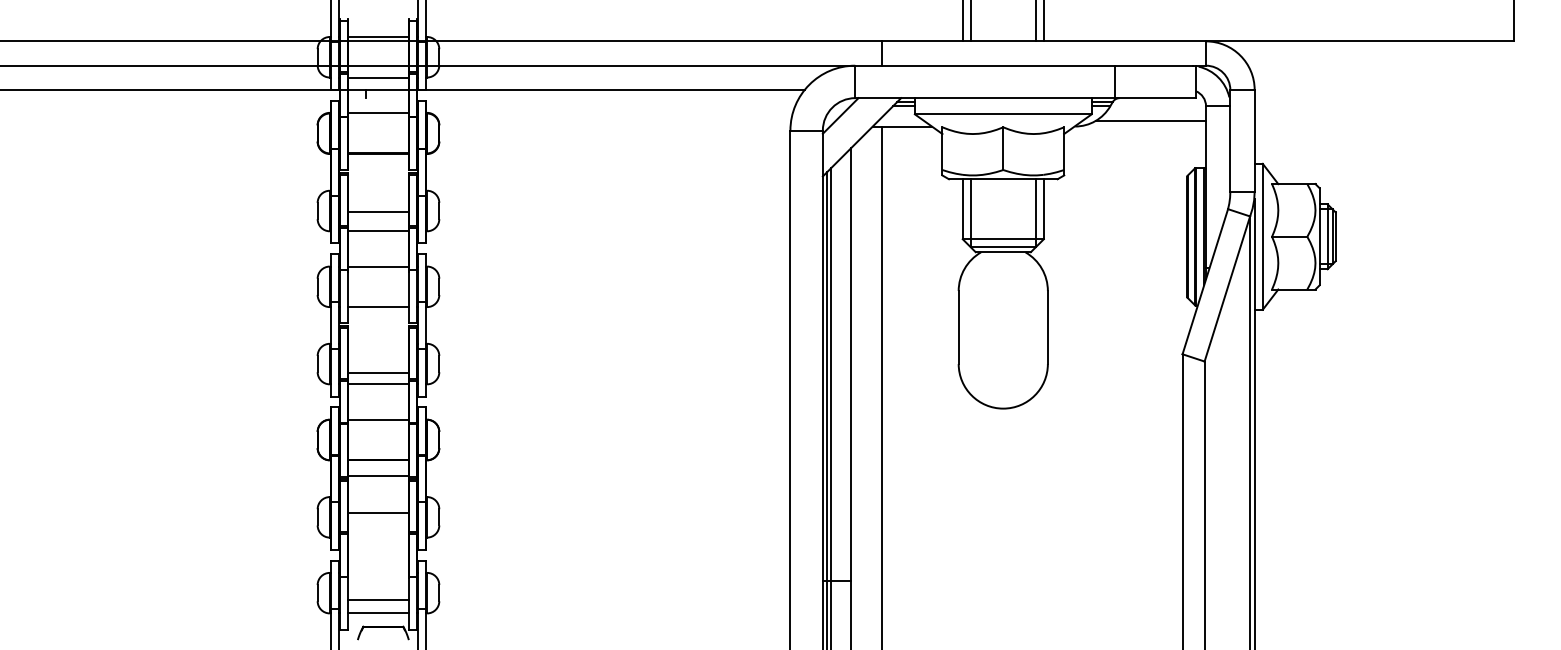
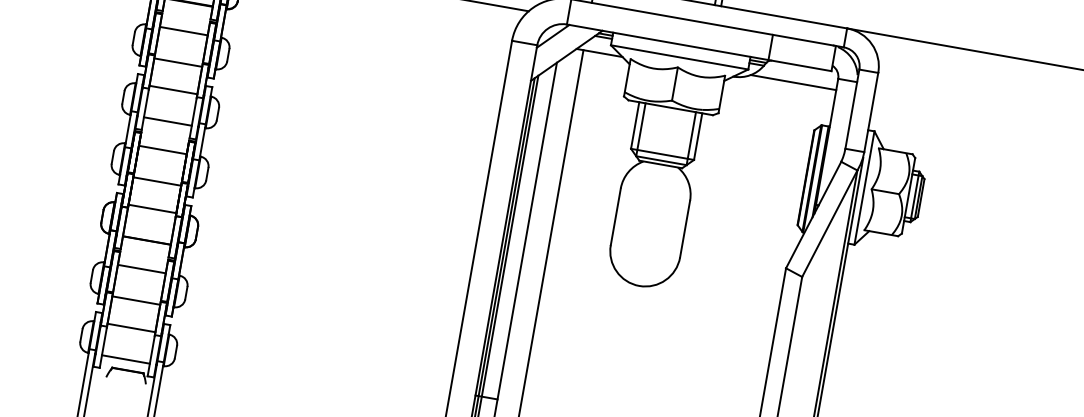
line: (378, 211) -> (183, 30), moved
line: (378, 372) -> (162, 149), moved
line: (378, 476) -> (141, 269), moved
line: (378, 512) -> (136, 300), moved
line: (378, 599) -> (131, 327), moved

